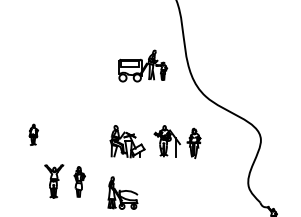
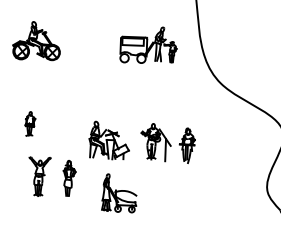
part: (47, 66) -> (36, 41), added
part: (33, 134) -> (29, 123), moved
part: (155, 141) -> (142, 141), moved

